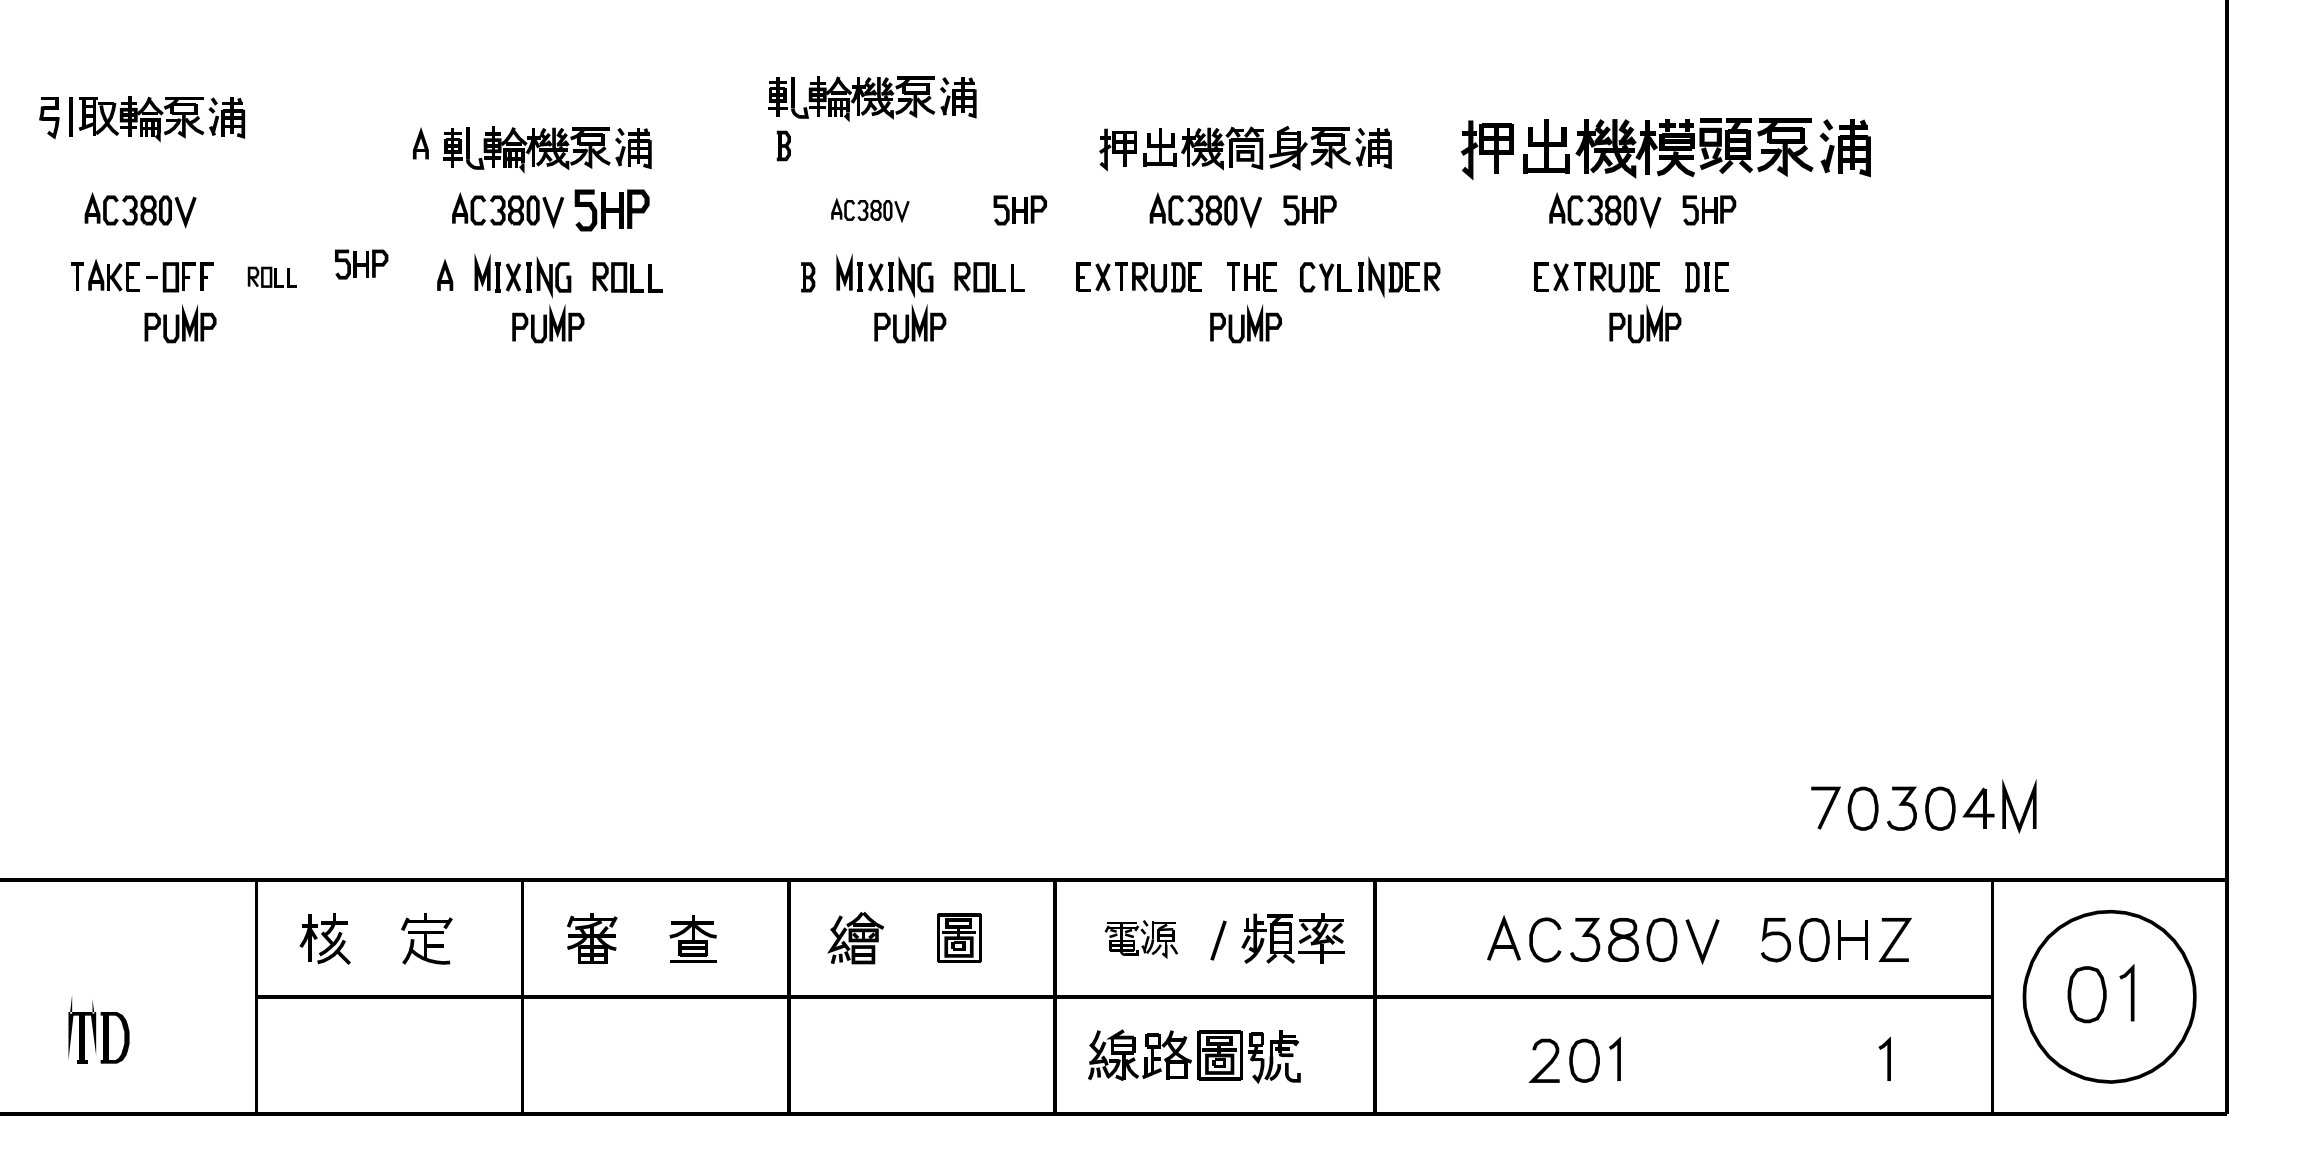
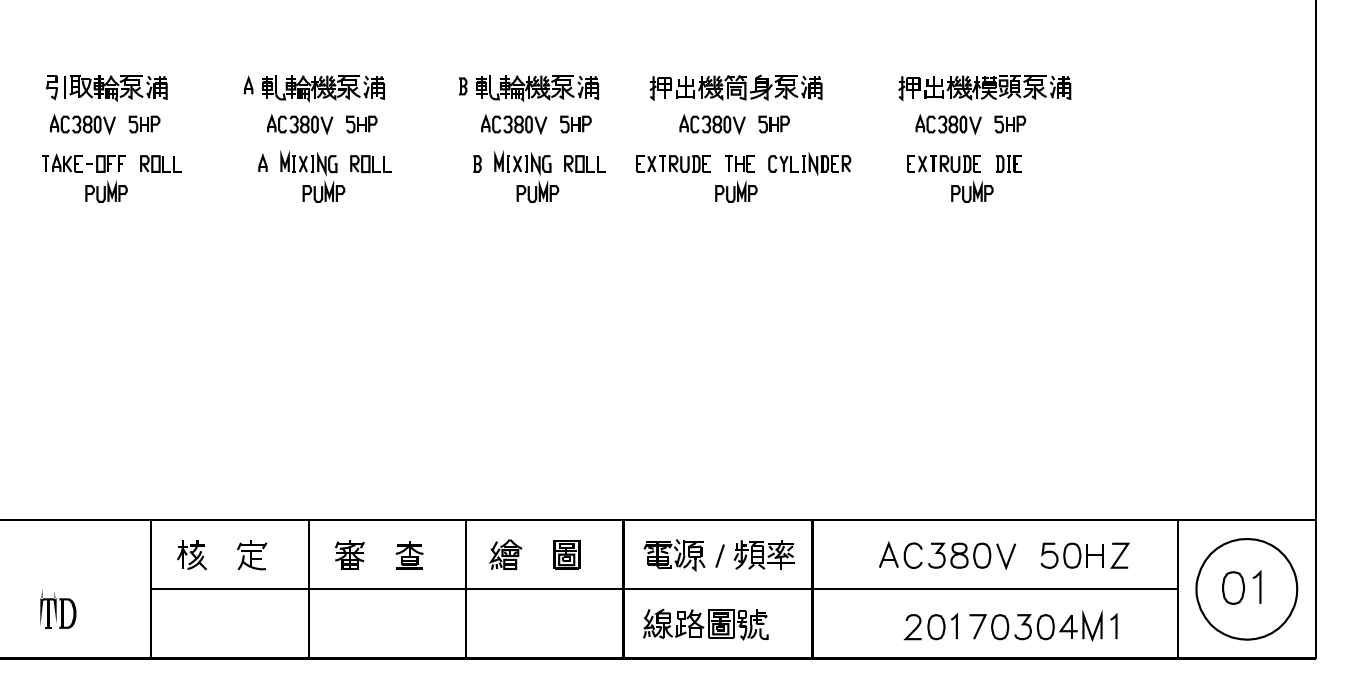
part: (872, 98) -> (537, 88), moved
part: (141, 119) -> (106, 88), moved
part: (1665, 149) -> (984, 88), size x0.71
part: (611, 210) -> (361, 124), size x0.71
part: (870, 210) -> (514, 124), size x1.43
part: (1019, 210) -> (575, 124), moved
part: (361, 264) -> (144, 124), moved
part: (271, 276) -> (160, 163), size x1.43
part: (1922, 805) -> (1035, 625), moved
part: (1141, 939) -> (674, 555), size x1.43

